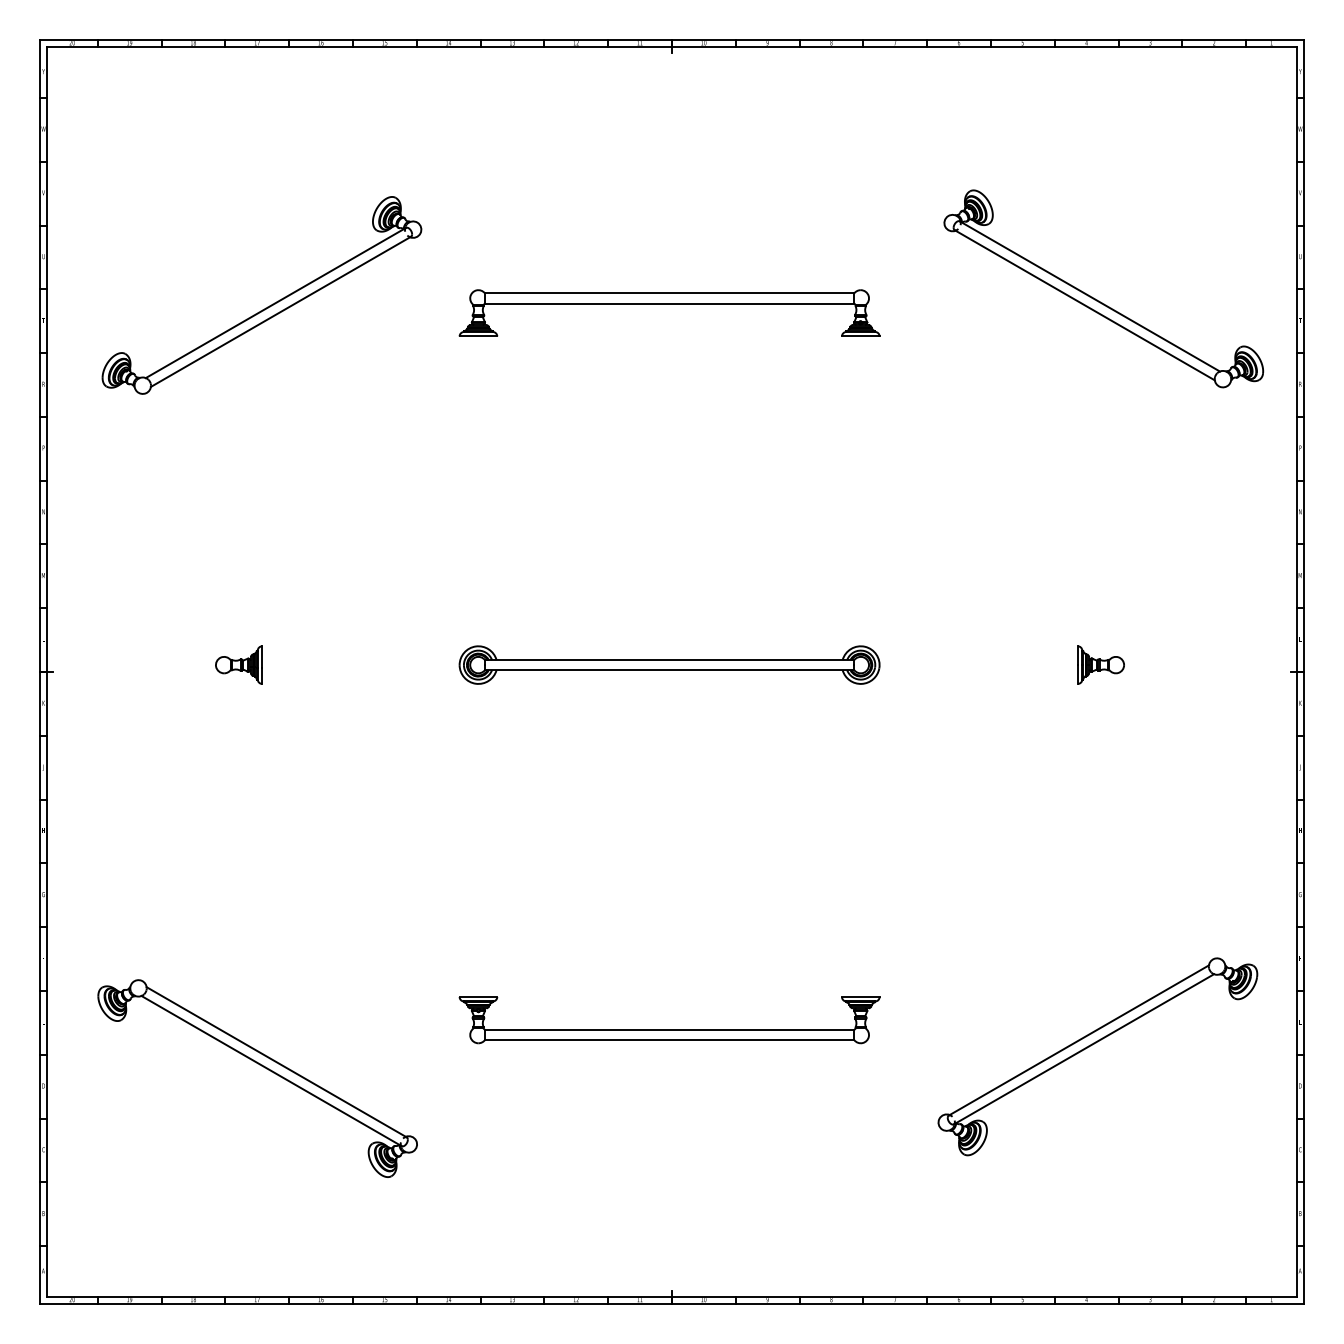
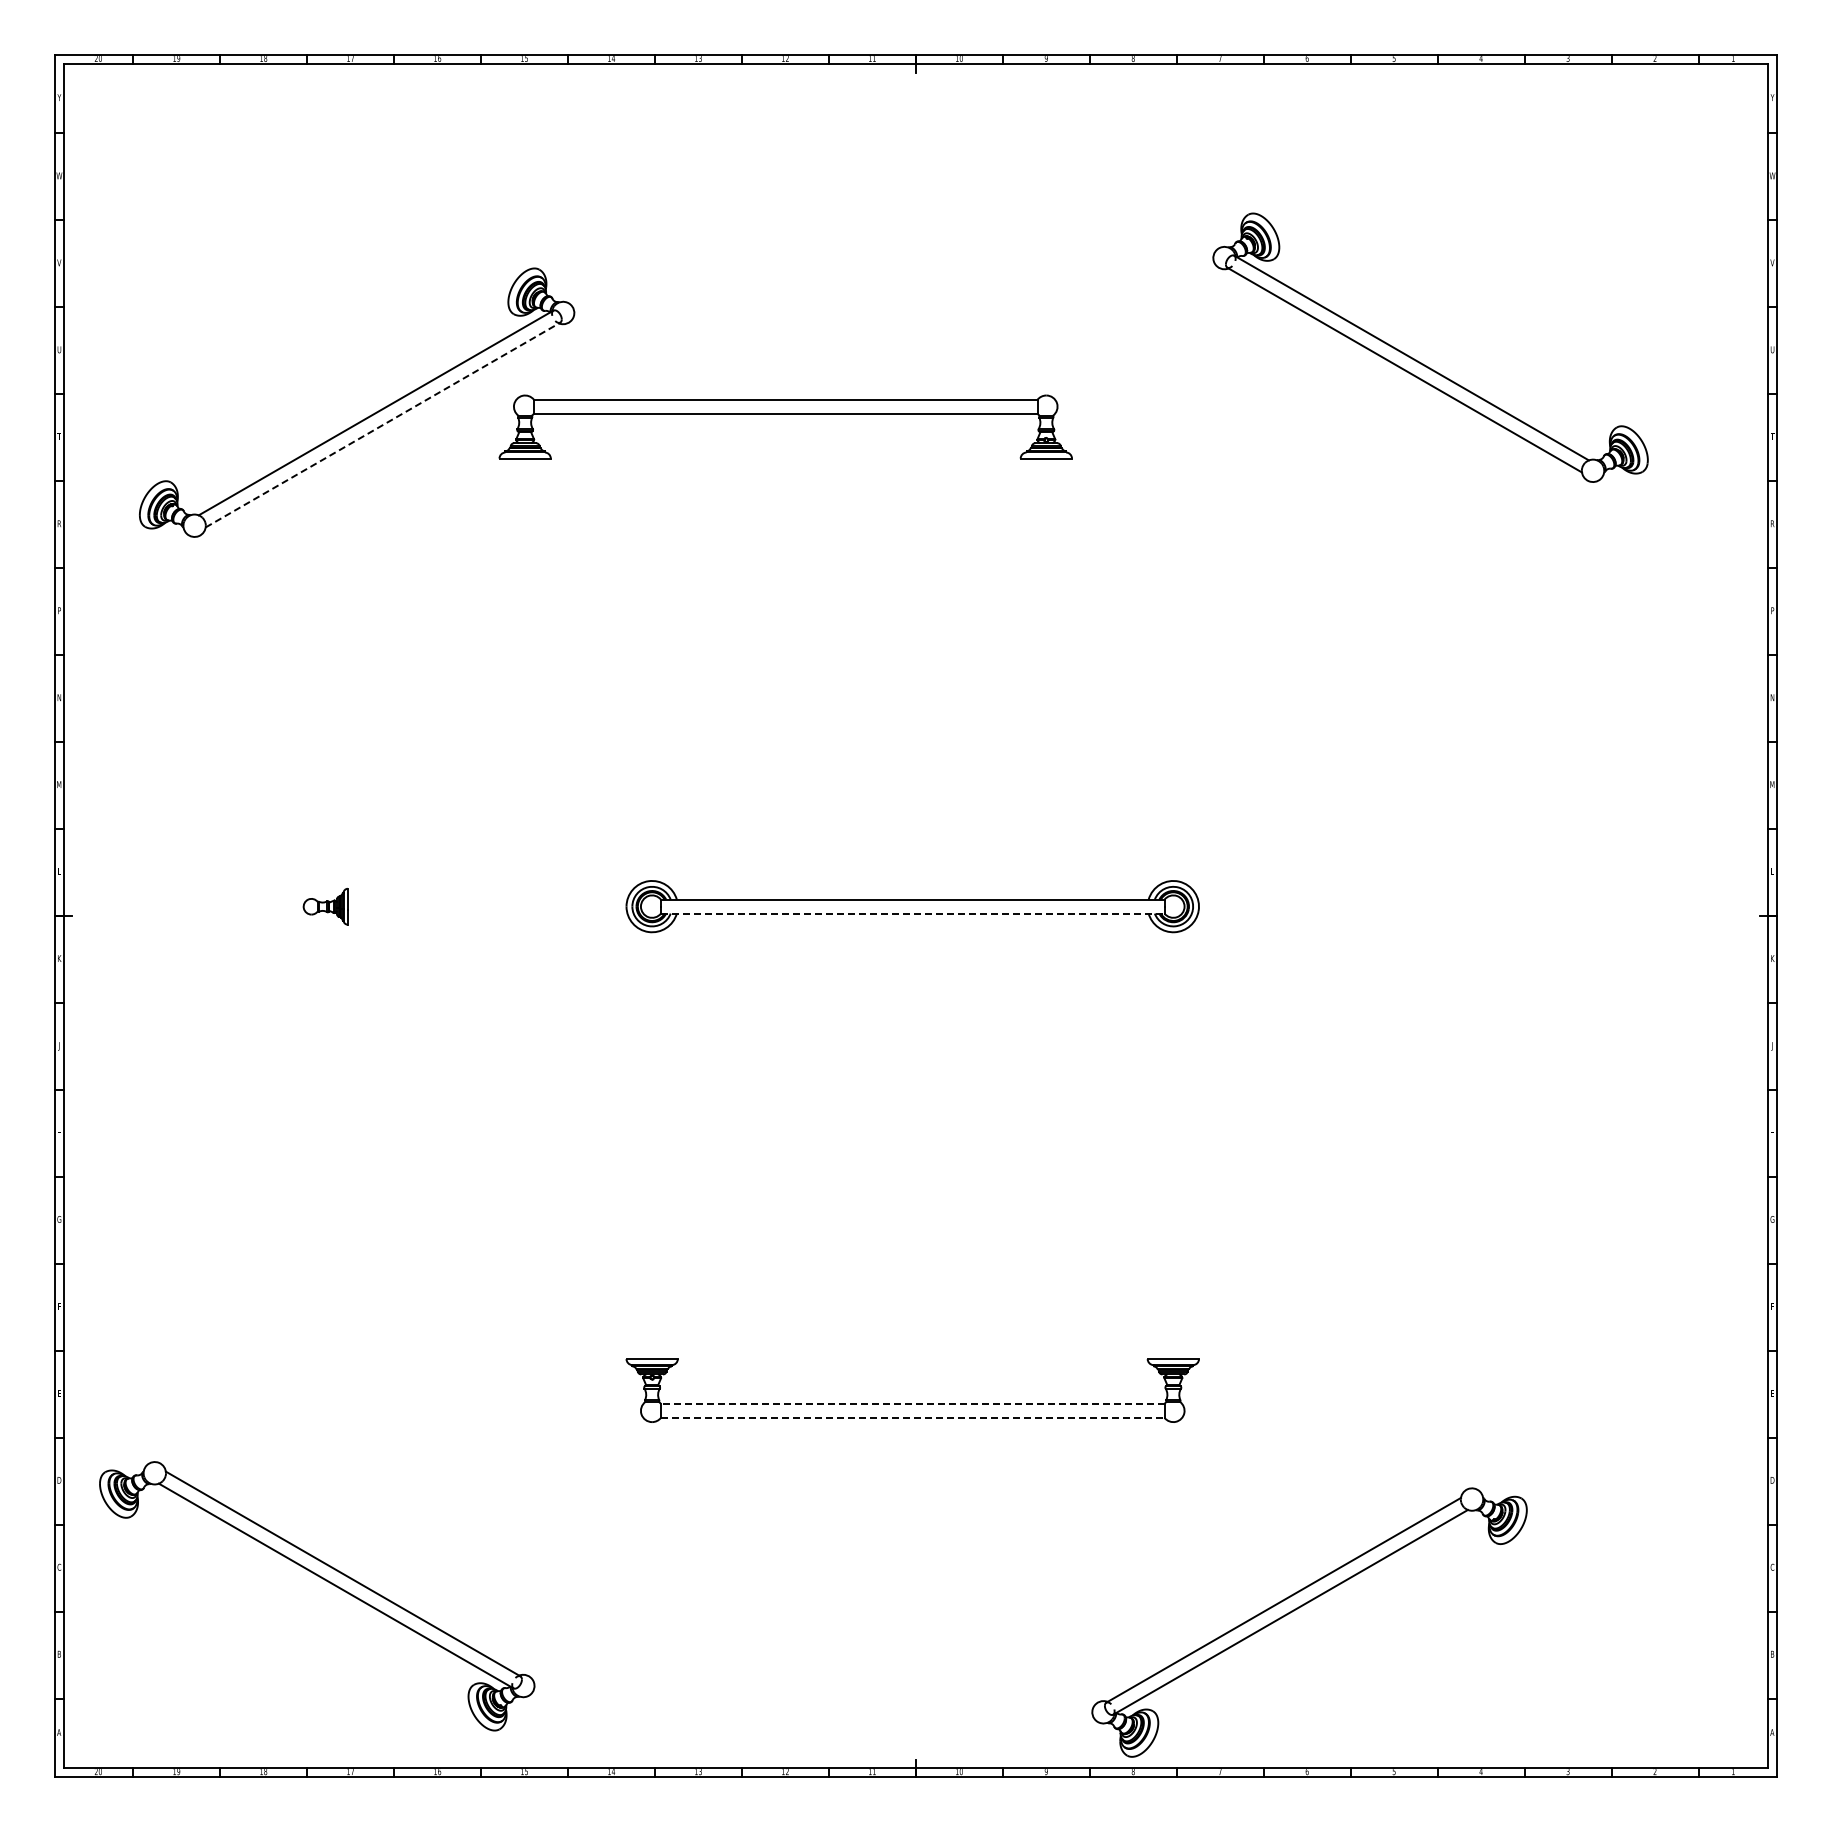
part: (1098, 300) -> (1423, 363), moved
part: (669, 304) -> (785, 414), moved
line: (281, 312) -> (383, 425), solid -> dashed
part: (238, 665) -> (325, 906), size x0.7
part: (1100, 665) -> (1500, 906), removed
line: (669, 670) -> (912, 913), solid -> dashed
line: (669, 1029) -> (912, 1403), solid -> dashed
line: (669, 1039) -> (912, 1417), solid -> dashed
part: (1091, 1045) -> (1301, 1607), moved
part: (265, 1068) -> (327, 1582), moved

